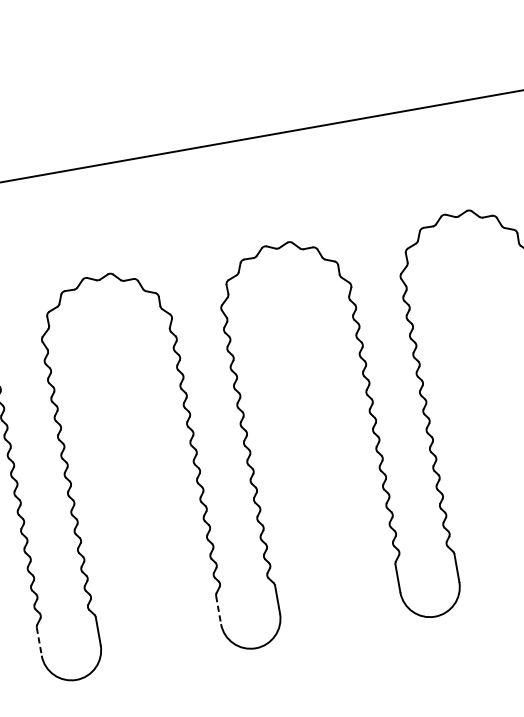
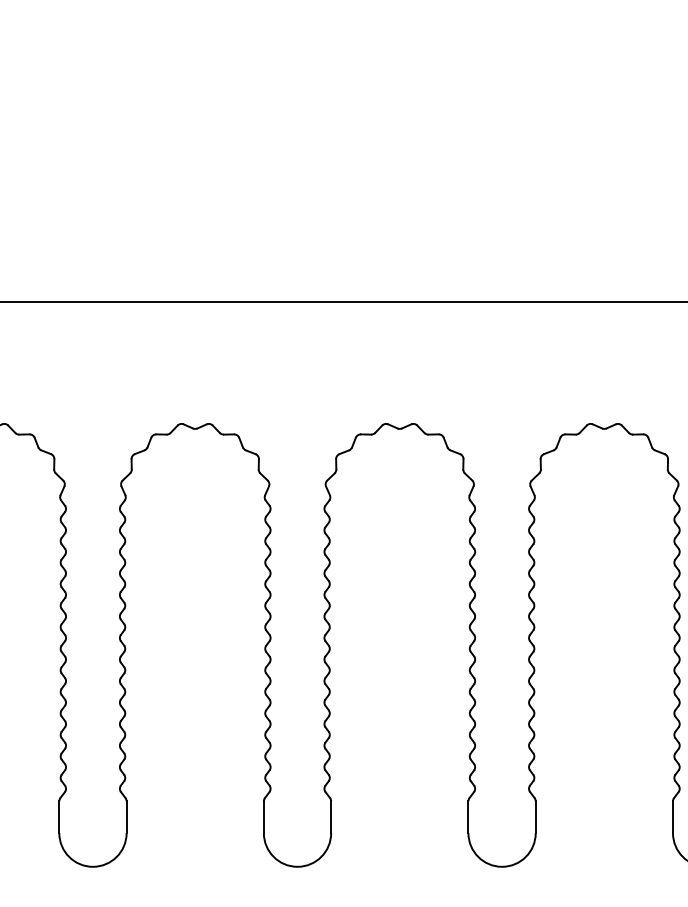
line: (218, 610) -> (263, 817), dashed -> solid
line: (39, 641) -> (59, 817), dashed -> solid

